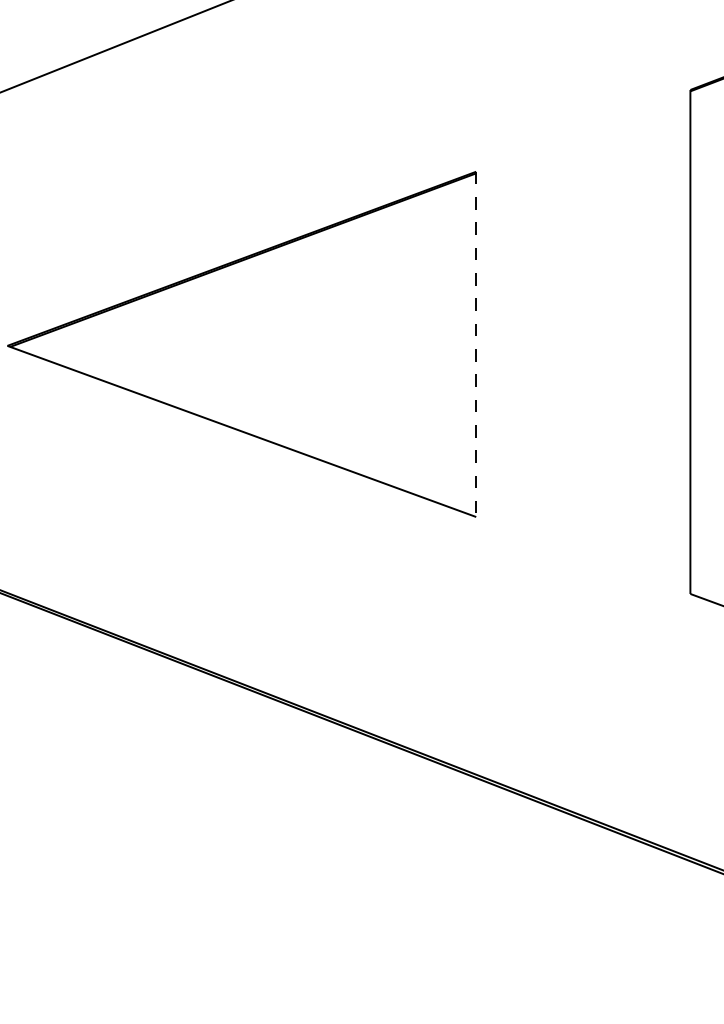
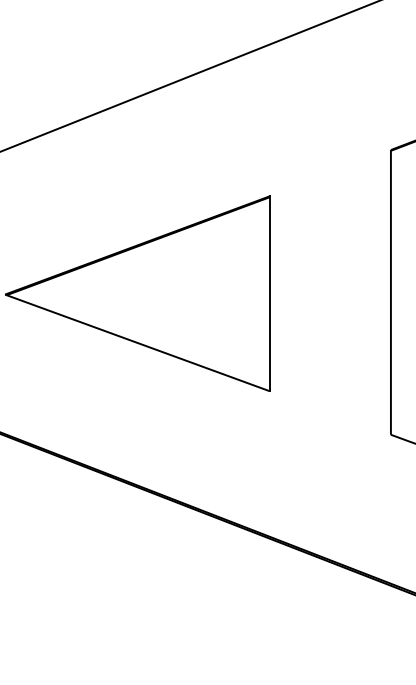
line: (475, 343) -> (269, 293), dashed -> solid

